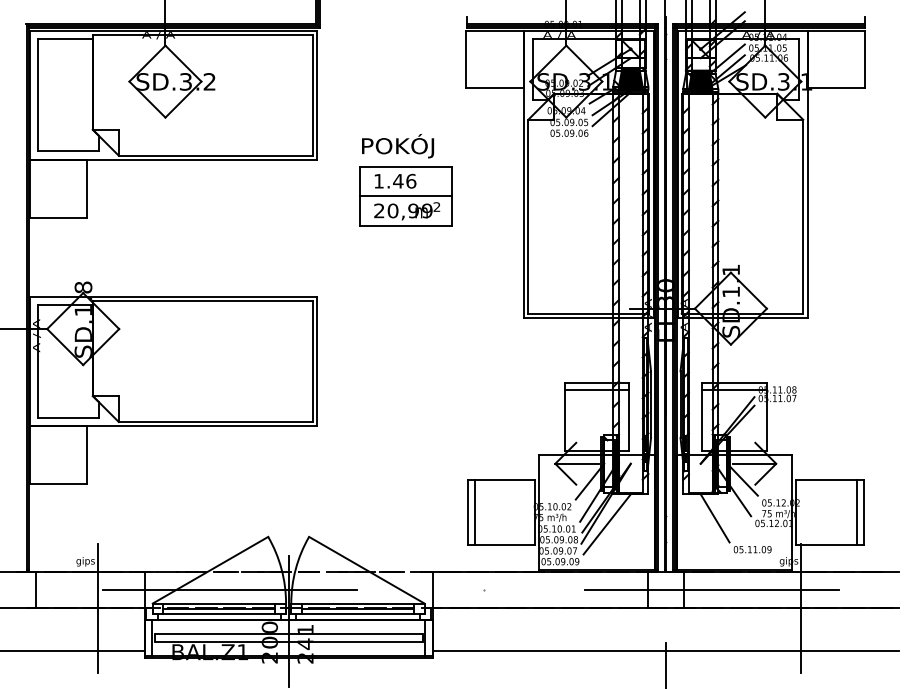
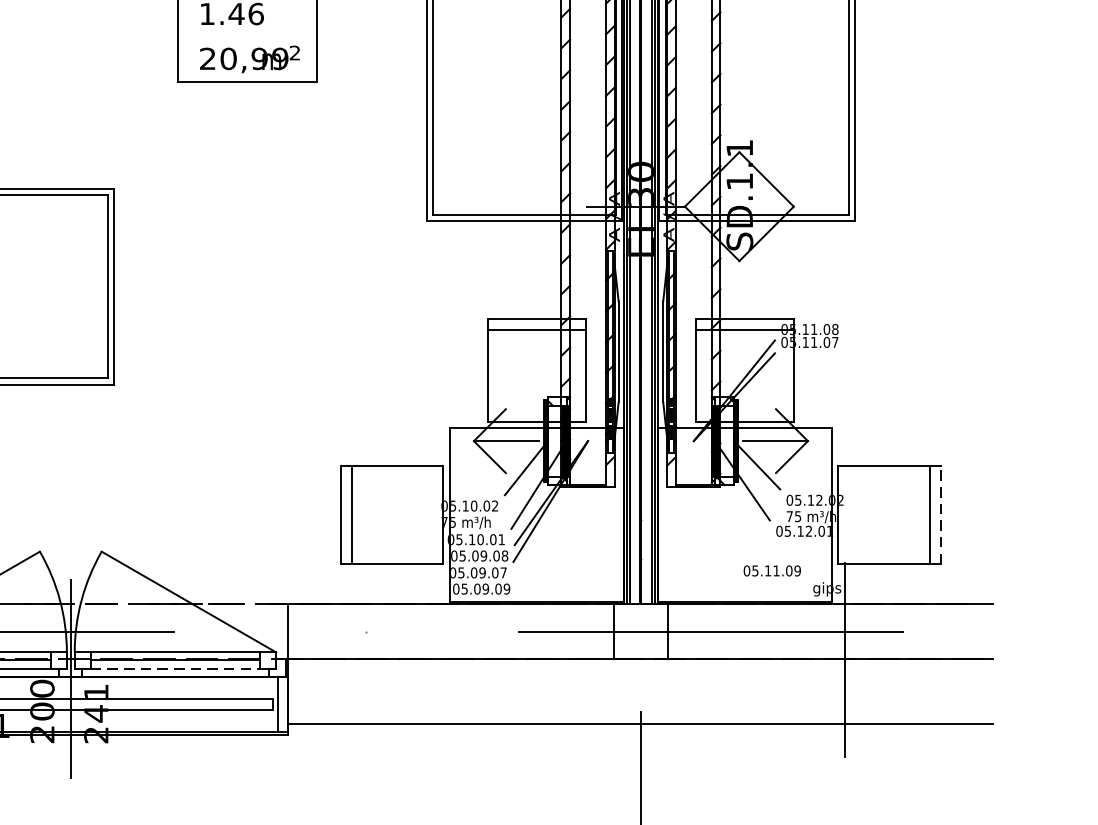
line: (405, 196) -> (247, 37), removed
line: (864, 512) -> (941, 514), solid -> dashed
line: (714, 518) -> (714, 523), removed
line: (606, 524) -> (551, 532), removed
line: (357, 614) -> (174, 668), solid -> dashed

